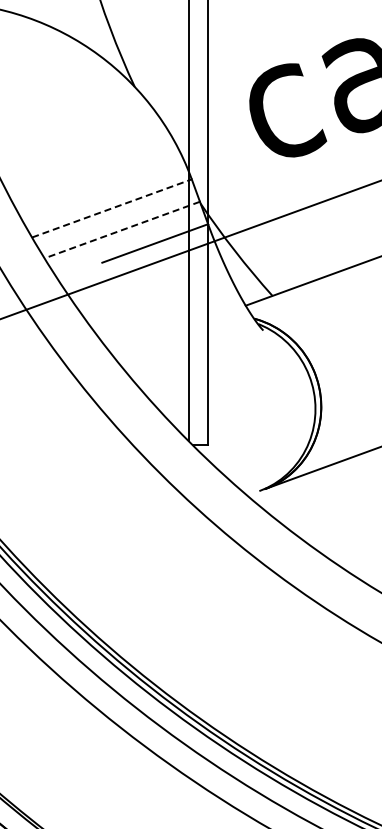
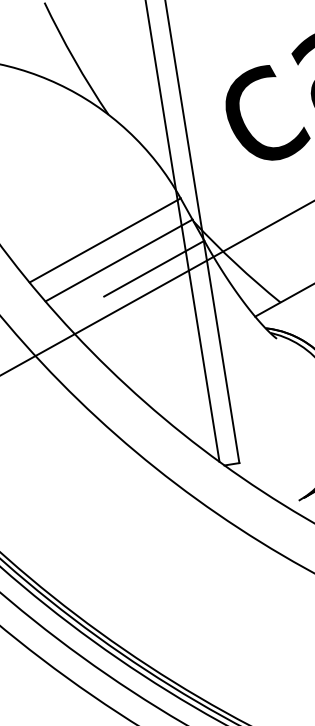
line: (112, 208) -> (105, 240), dashed -> solid
line: (122, 230) -> (119, 260), dashed -> solid

